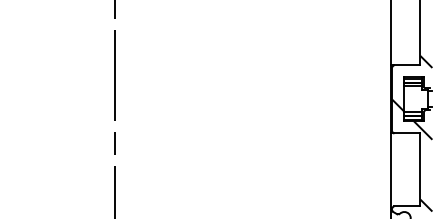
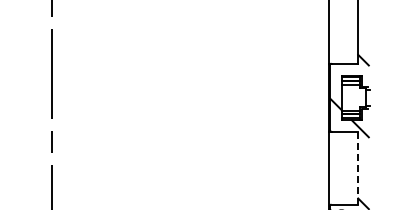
line: (420, 170) -> (357, 168), solid -> dashed

